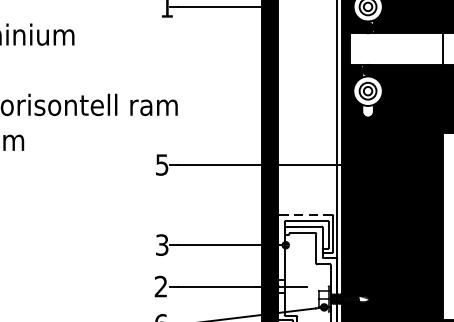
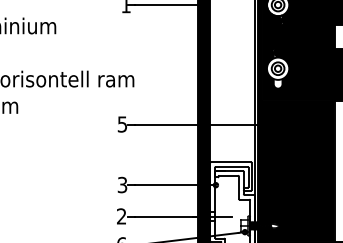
fill: (396, 48) -> (299, 36), added
line: (306, 215) -> (231, 162), dashed -> solid

